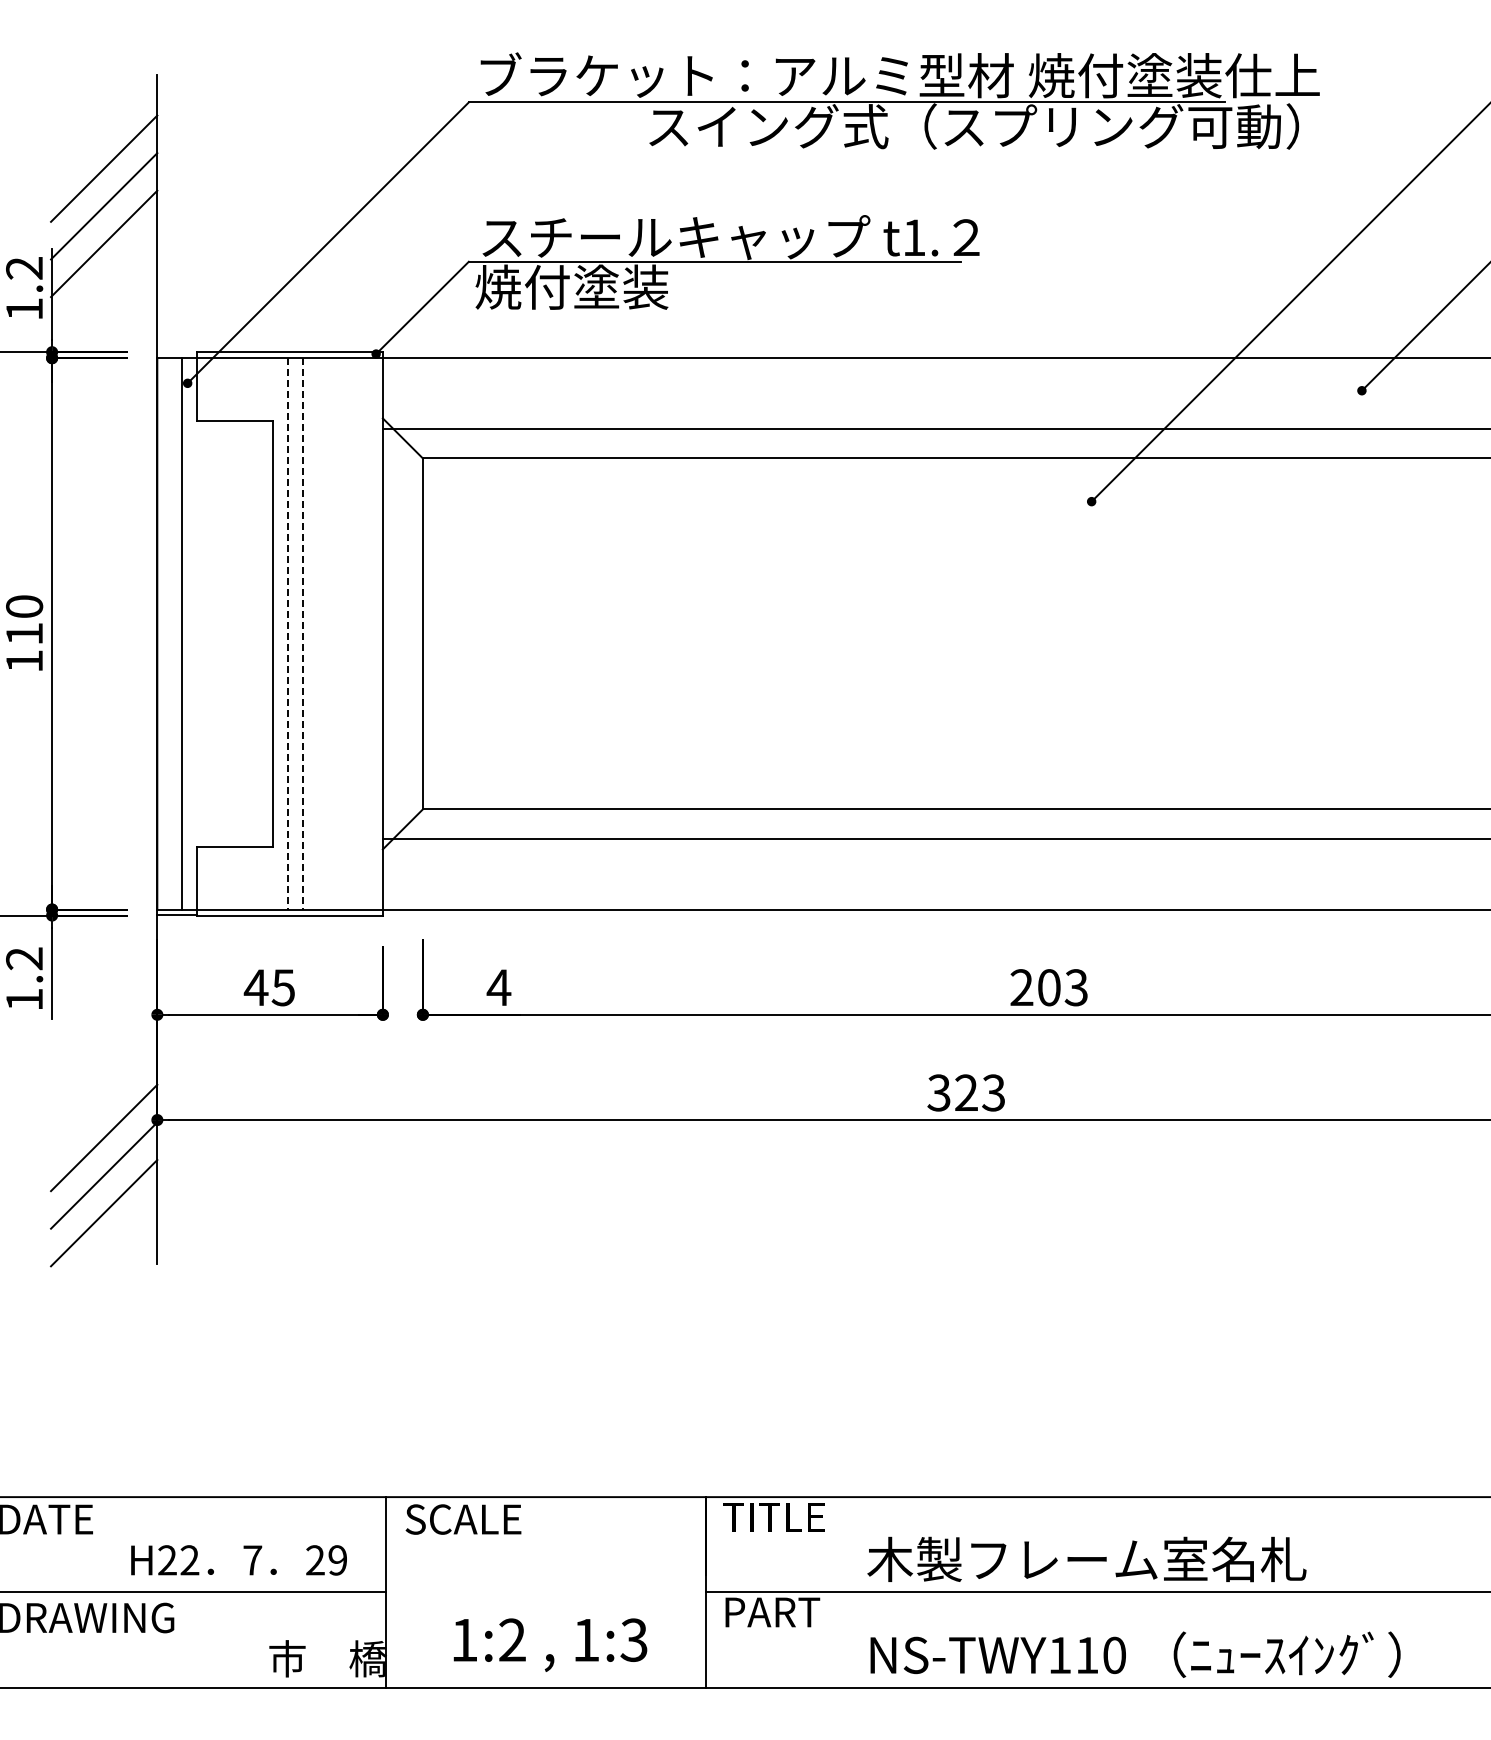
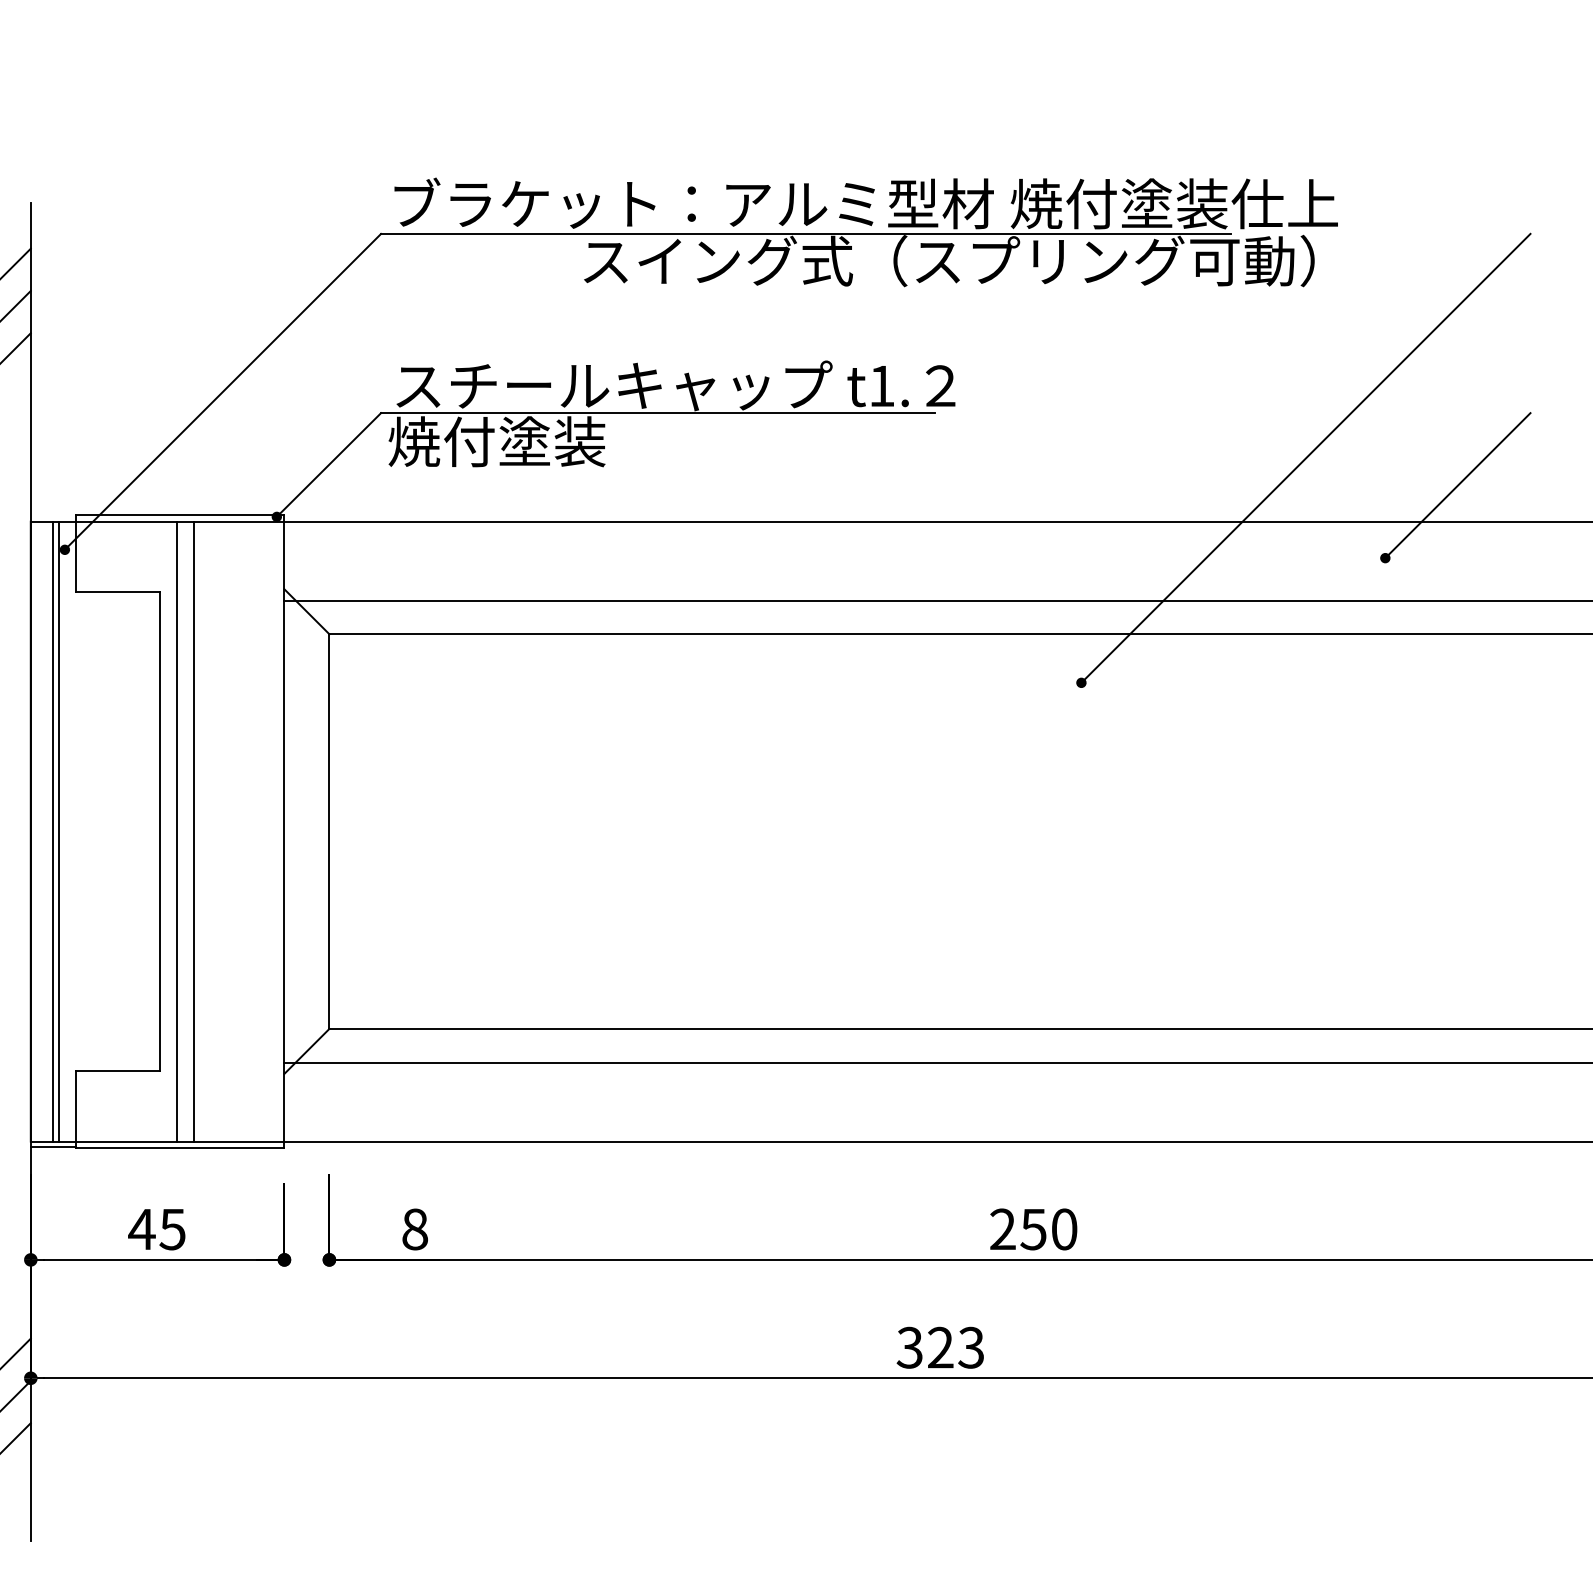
line: (177, 633) -> (53, 831), added
line: (287, 633) -> (177, 831), dashed -> solid
line: (302, 633) -> (194, 831), dashed -> solid
text: (498, 987) -> (414, 1229), 4 -> 8
text: (1062, 987) -> (1048, 1229), 203 -> 250

